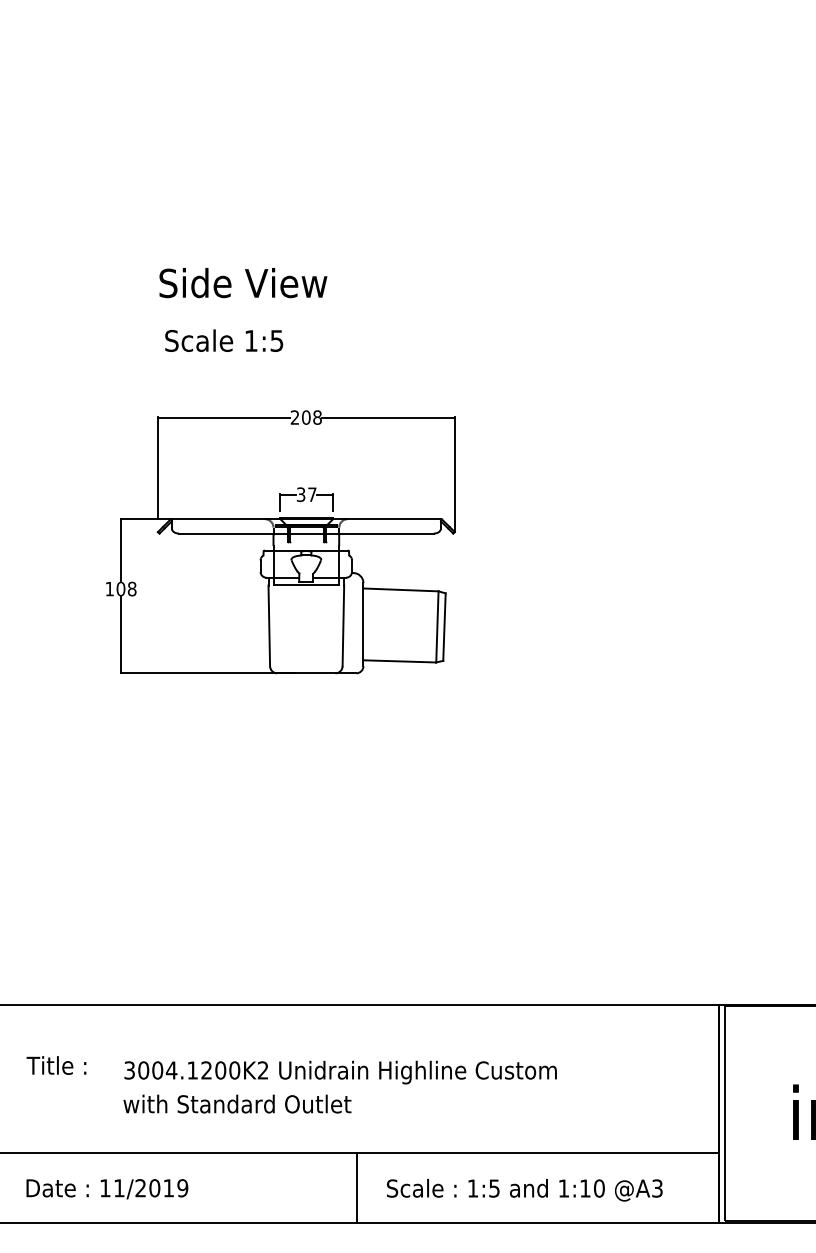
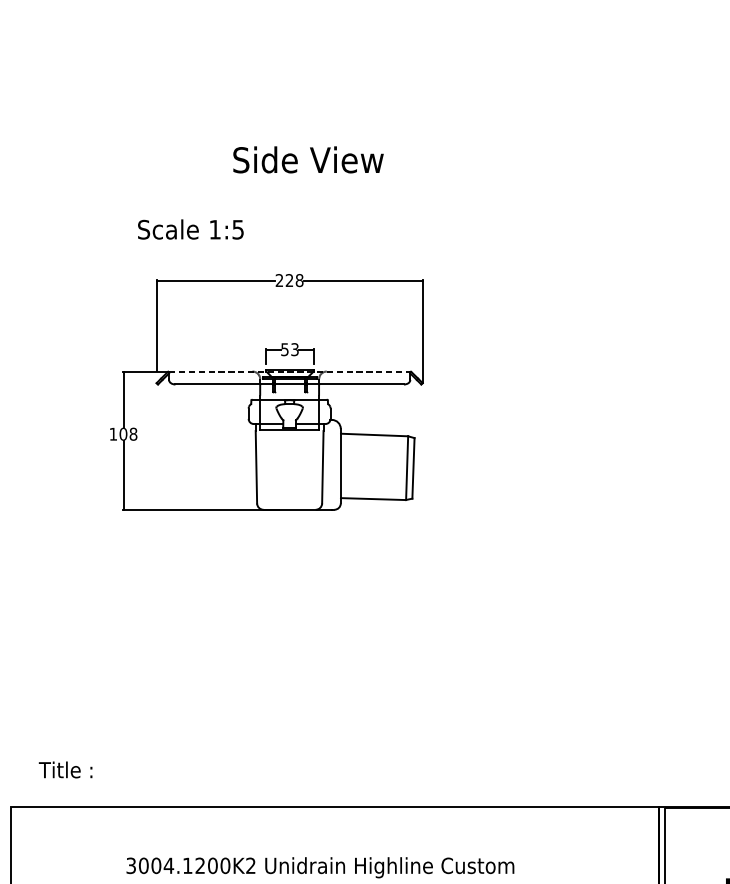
text: (243, 283) -> (308, 160), moved
text: (224, 340) -> (191, 229), moved
text: (306, 417) -> (289, 280), 208 -> 228
text: (306, 494) -> (289, 349), 37 -> 53
line: (306, 519) -> (289, 371), solid -> dashed
text: (56, 1065) -> (65, 769), moved

